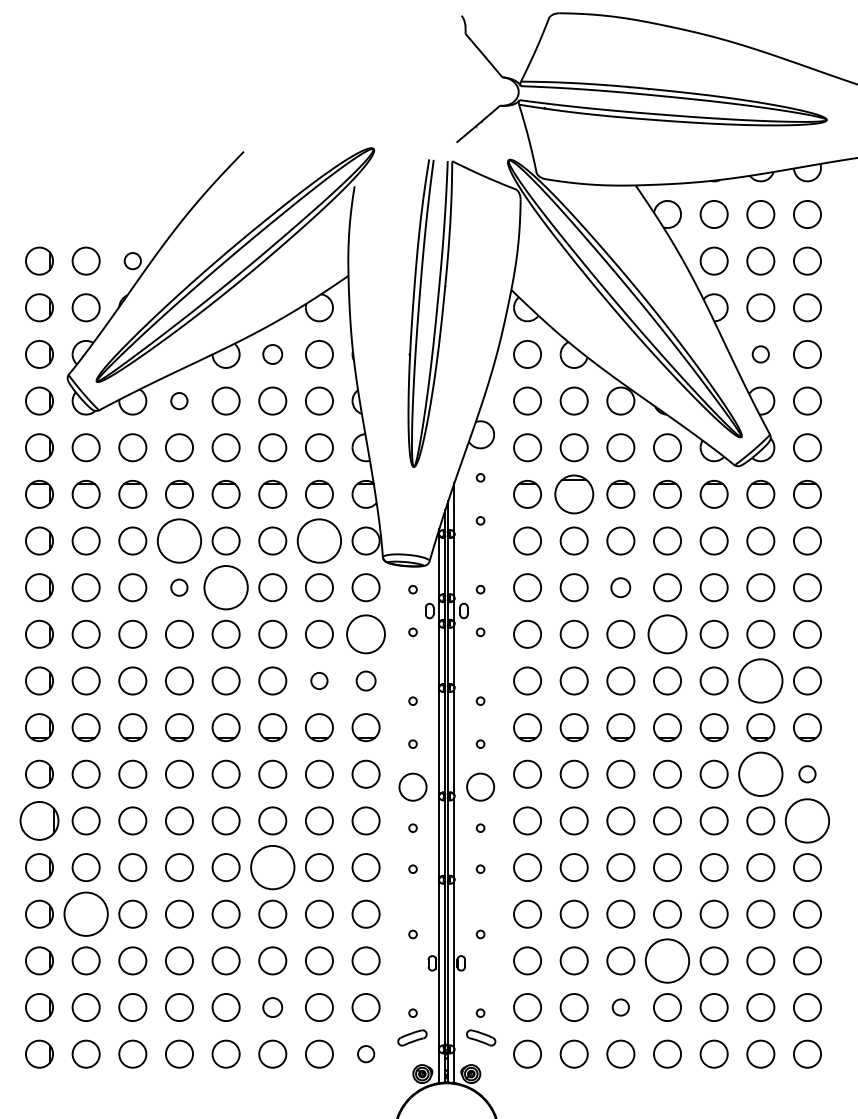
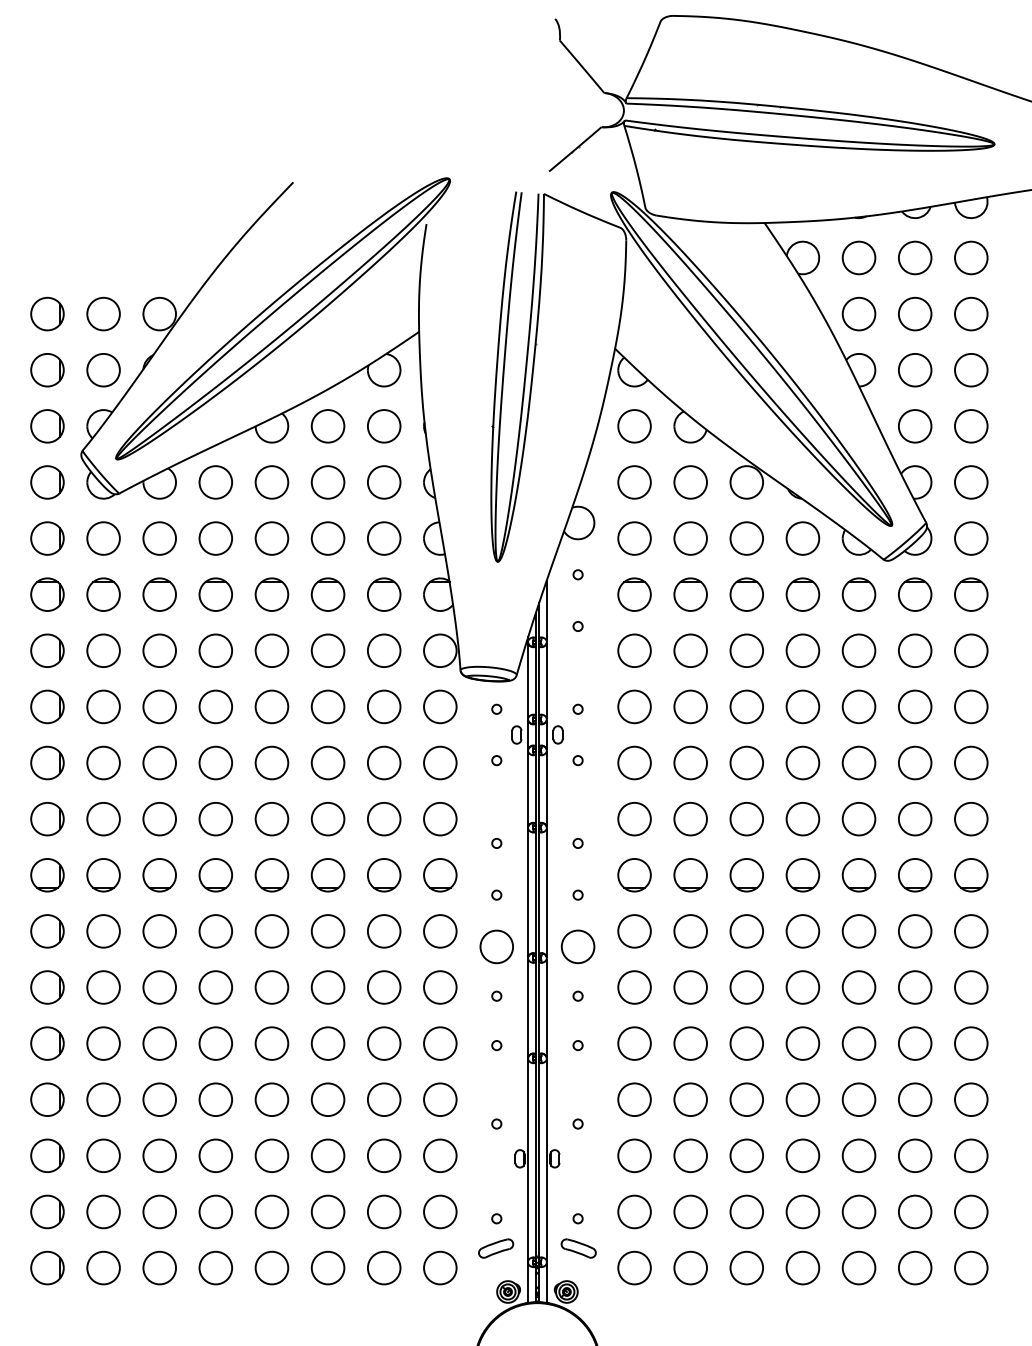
circle: (132, 260) -> (159, 313), size x1.67
circle: (272, 354) -> (327, 426), size x1.43
circle: (760, 354) -> (914, 426), size x1.67
circle: (179, 401) -> (215, 482), size x1.67
part: (574, 494) -> (690, 594), size x0.71
circle: (179, 540) -> (215, 650), size x0.62
circle: (318, 540) -> (383, 650), size x0.62
circle: (179, 587) -> (215, 706), size x1.67
circle: (225, 587) -> (271, 706), size x0.62
circle: (620, 587) -> (746, 706), size x1.43
circle: (366, 633) -> (440, 762), size x0.71
circle: (667, 633) -> (802, 762), size x0.71
circle: (318, 680) -> (383, 818), size x1.67
circle: (760, 680) -> (914, 818), size x0.62
circle: (366, 681) -> (440, 819), size x1.43
circle: (760, 774) -> (914, 931), size x0.62
circle: (806, 774) -> (970, 931), size x1.67
part: (39, 820) -> (47, 987), size x0.71
circle: (806, 820) -> (970, 987), size x0.62
circle: (272, 867) -> (327, 1043), size x0.62
circle: (86, 914) -> (103, 1099), size x0.62
circle: (667, 960) -> (802, 1155), size x0.62
circle: (272, 1007) -> (327, 1211), size x1.43
circle: (620, 1007) -> (746, 1211), size x1.67
circle: (366, 1053) -> (440, 1267), size x1.67

